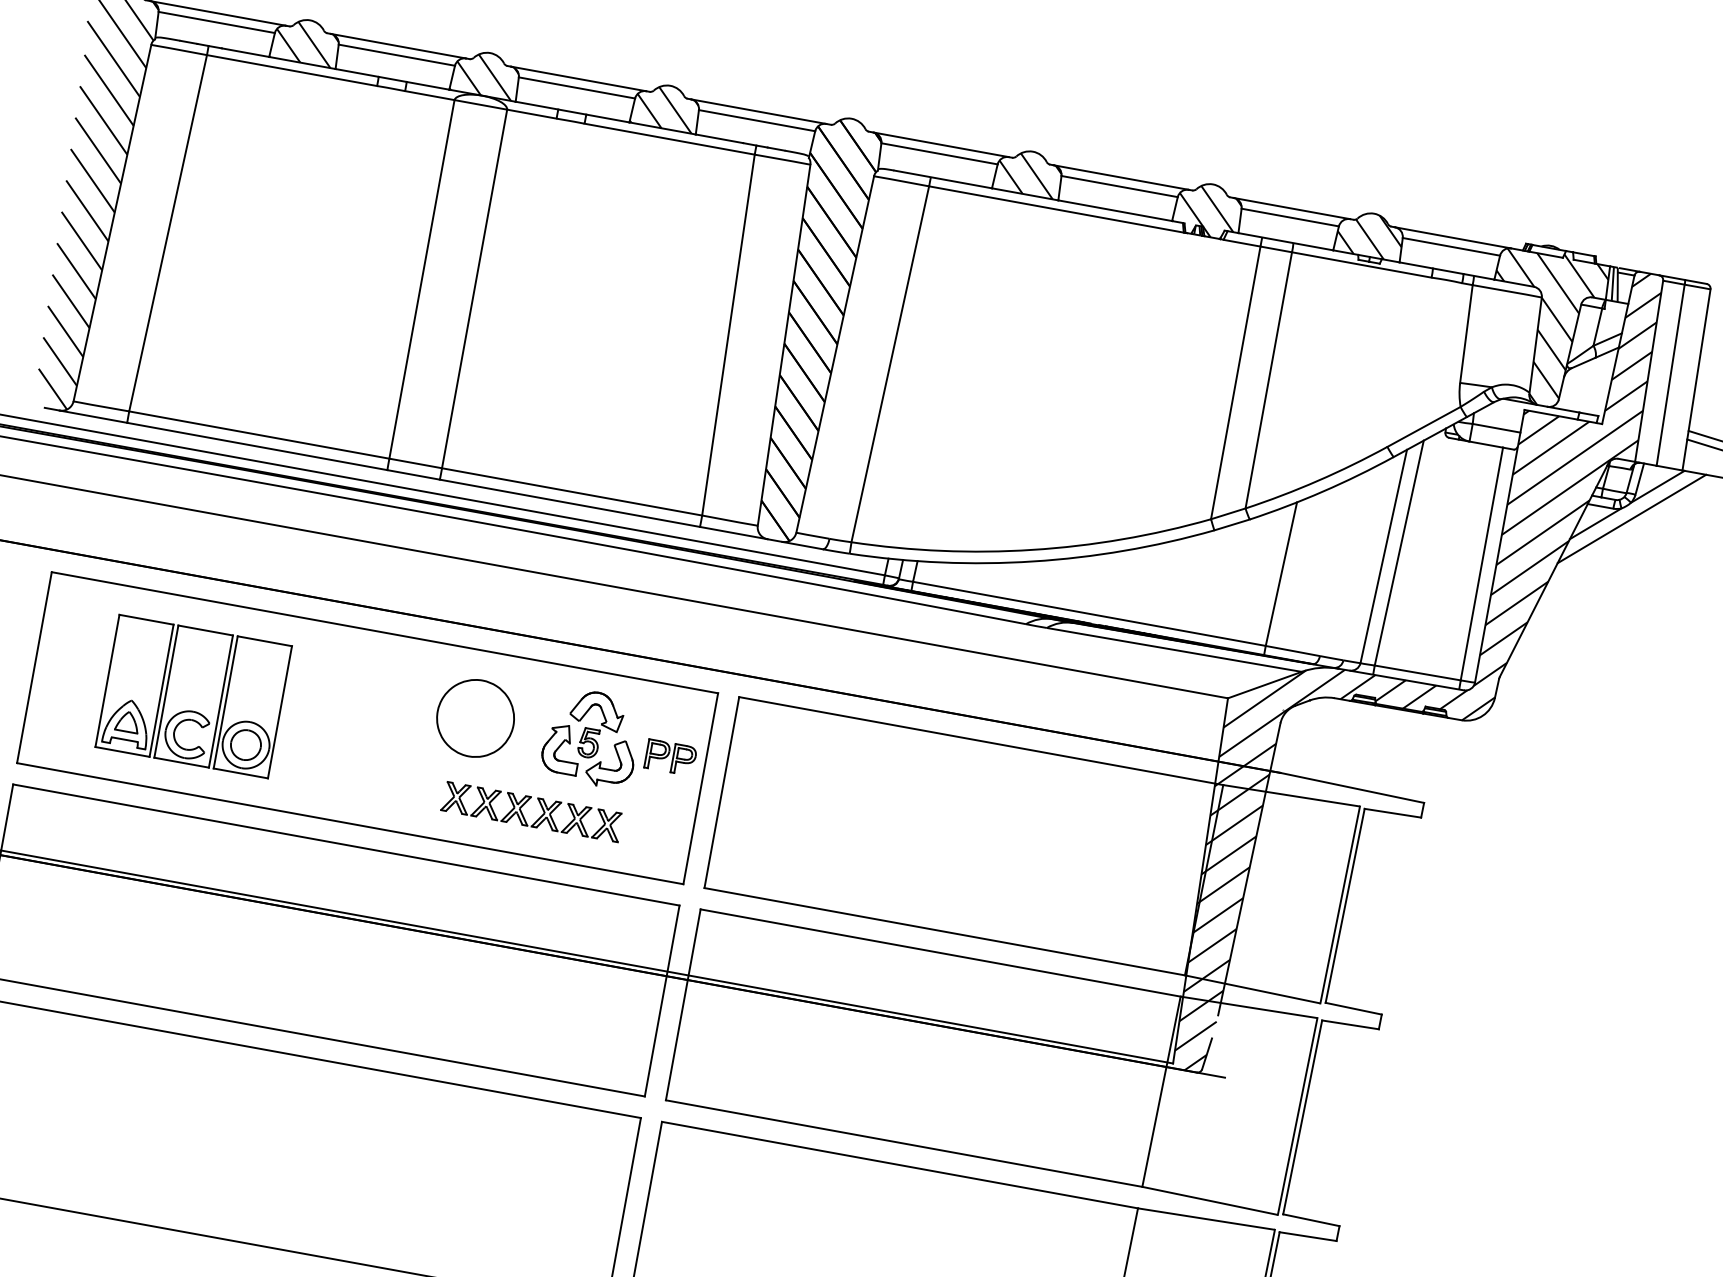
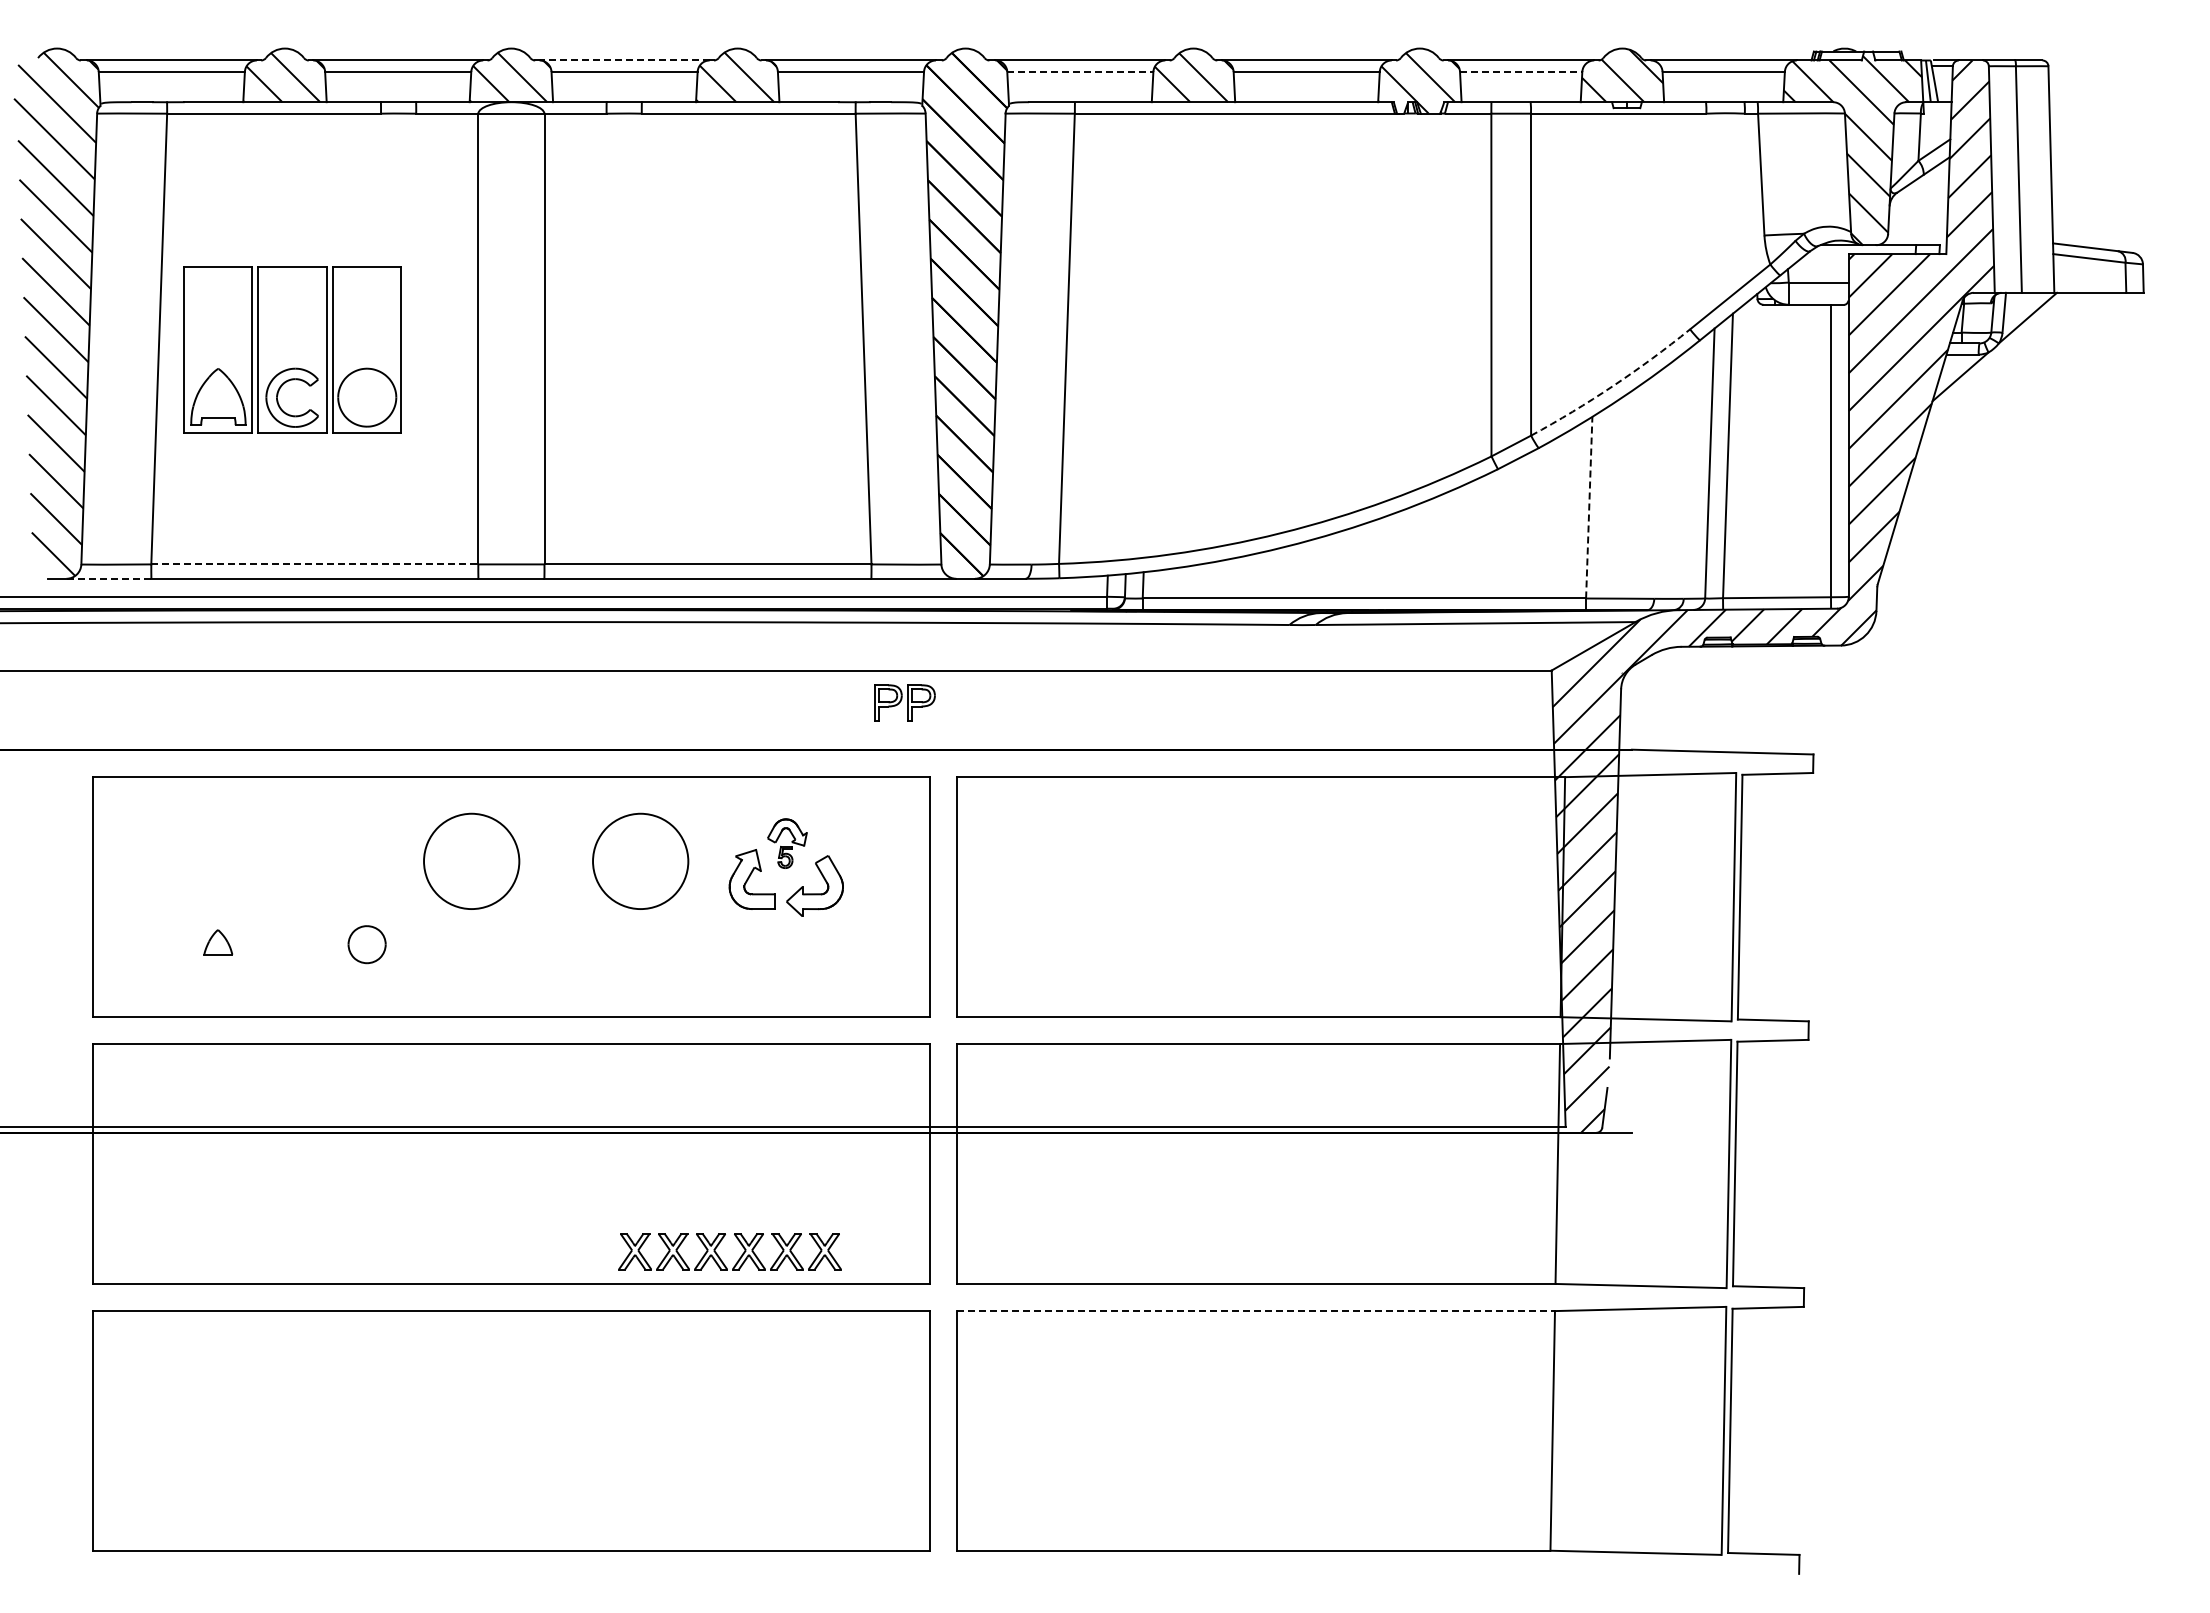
line: (578, 78) -> (624, 60), solid -> dashed
line: (939, 153) -> (1080, 71), solid -> dashed
line: (1290, 217) -> (1521, 71), solid -> dashed
line: (93, 416) -> (108, 578), solid -> dashed
line: (259, 435) -> (314, 564), solid -> dashed
arc: (1318, 481) -> (1613, 386), solid -> dashed
line: (1631, 518) -> (2003, 362), removed
line: (1281, 574) -> (1589, 507), solid -> dashed
part: (341, 693) -> (471, 860), added
part: (193, 696) -> (292, 349), moved
part: (595, 725) -> (787, 843), size x0.6
part: (670, 757) -> (904, 702), moved
part: (523, 815) -> (720, 1257), moved
line: (900, 1165) -> (1256, 1311), solid -> dashed

